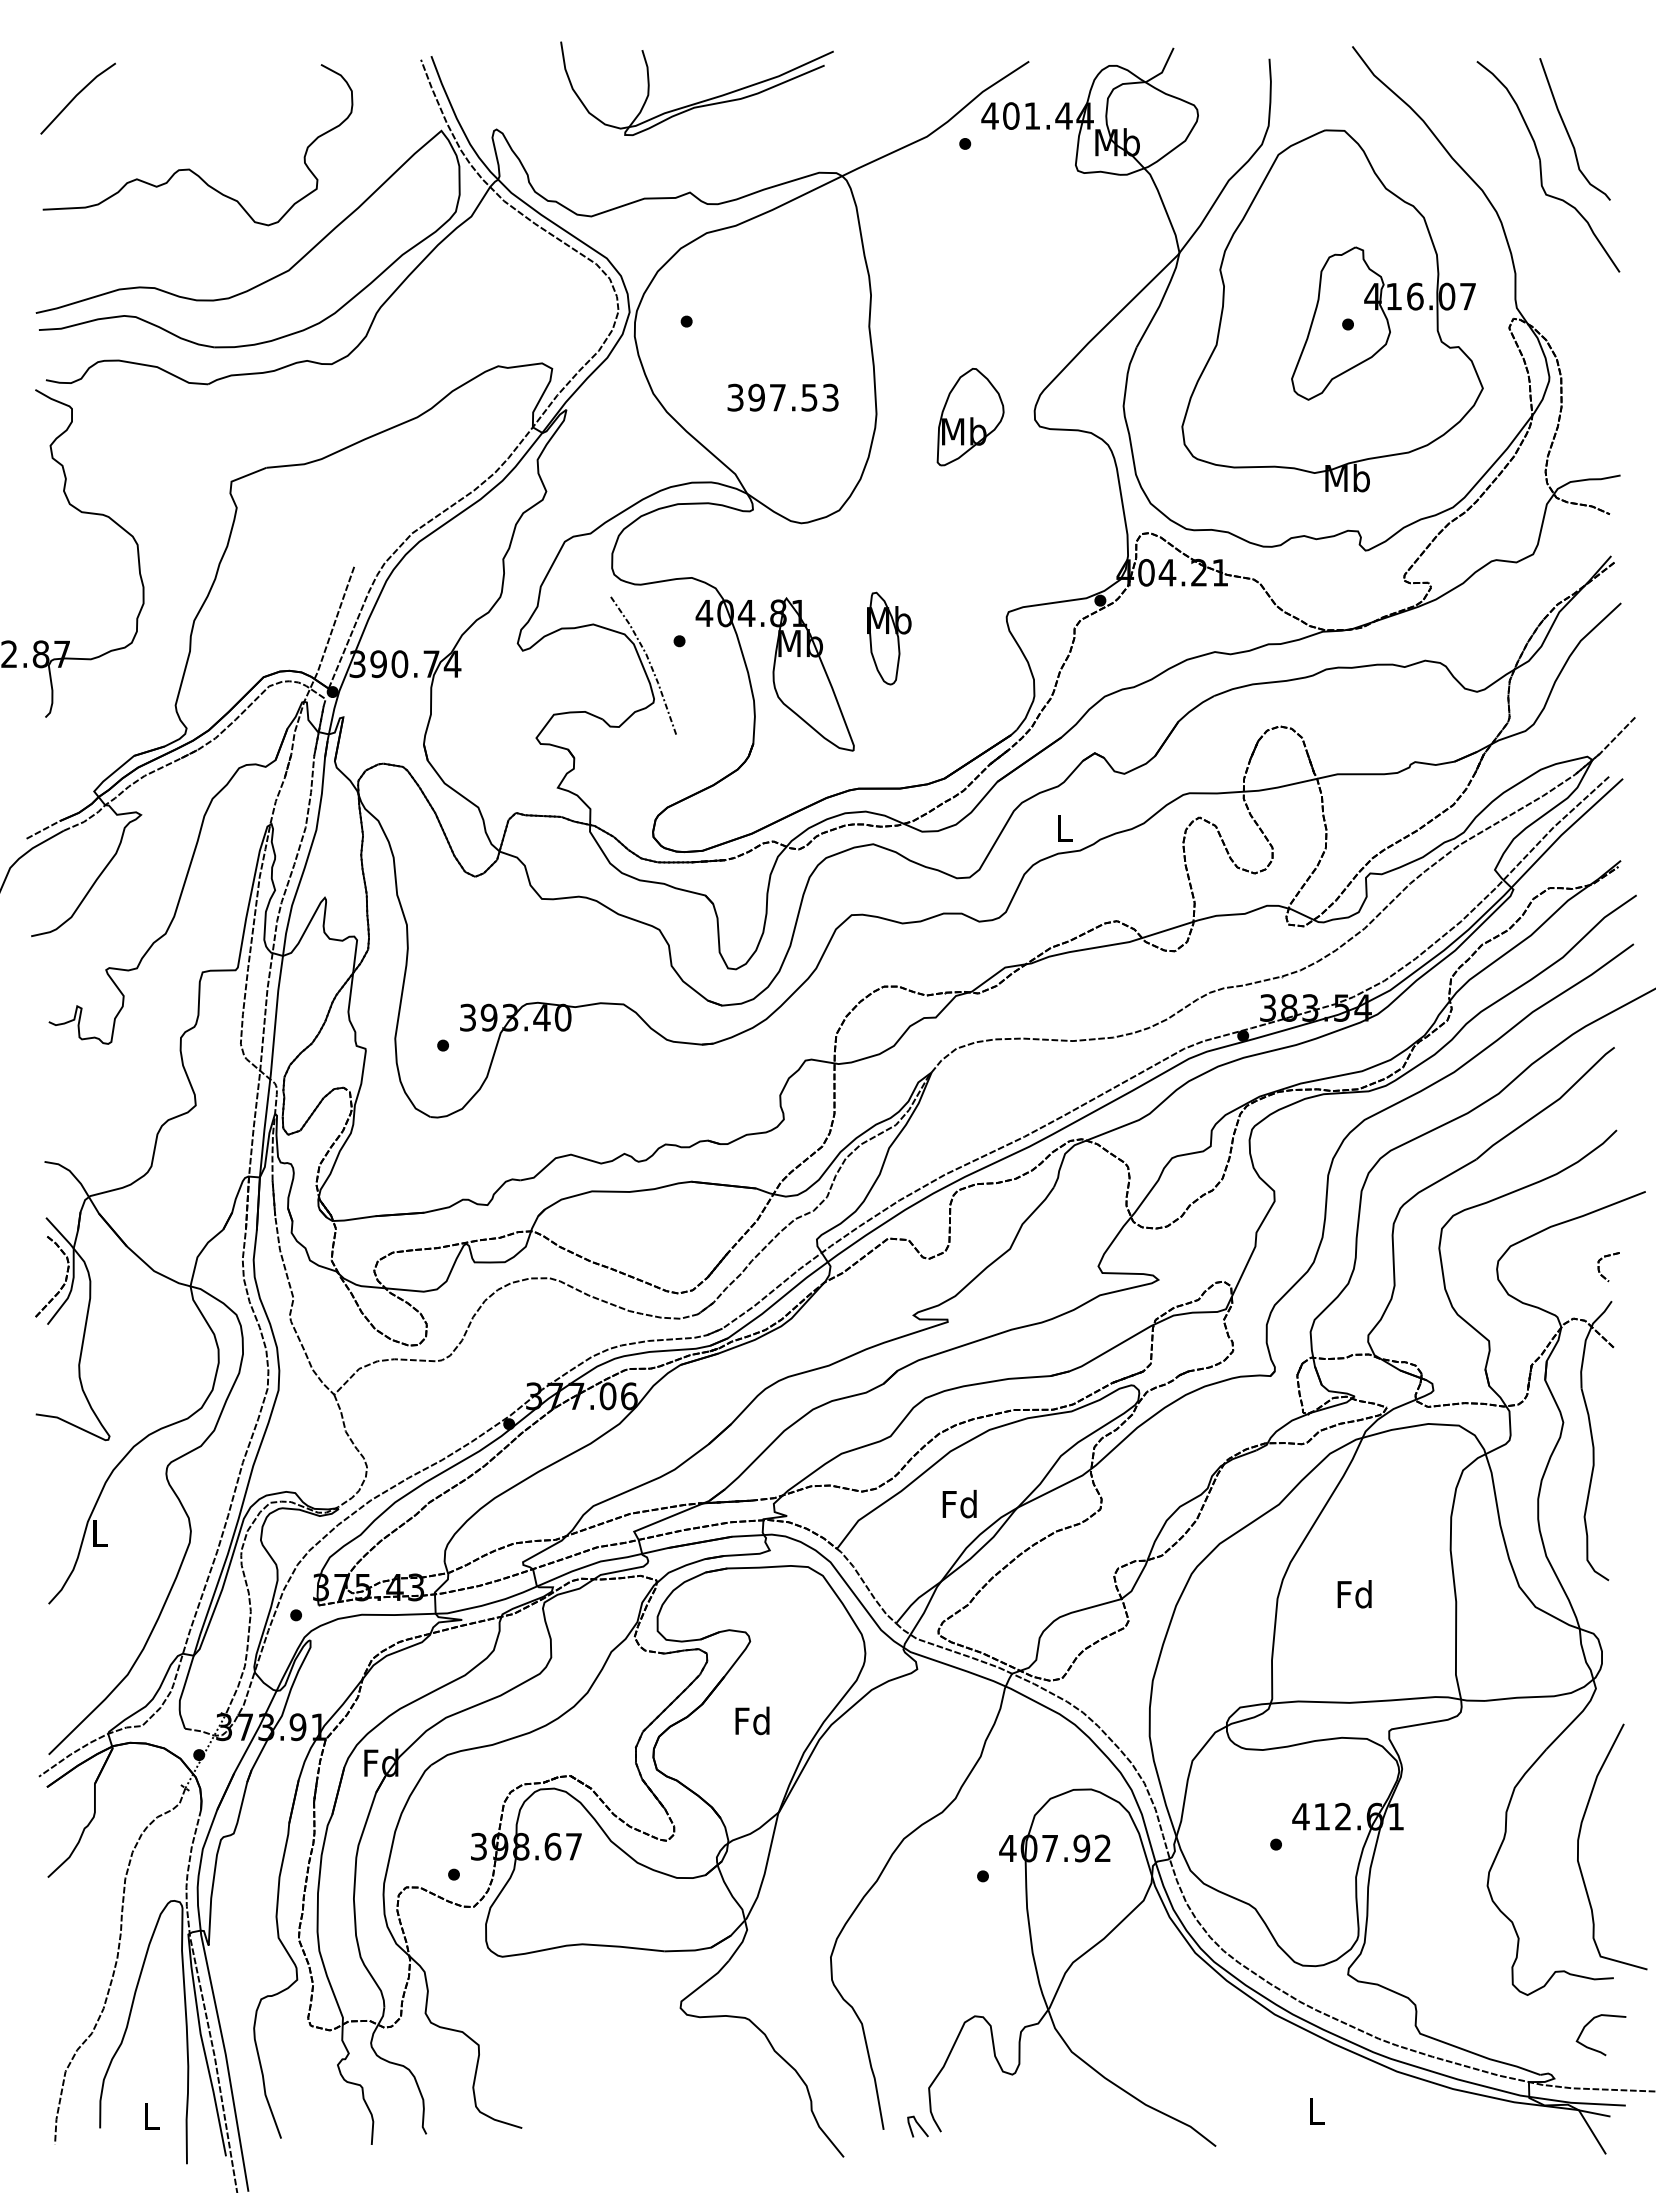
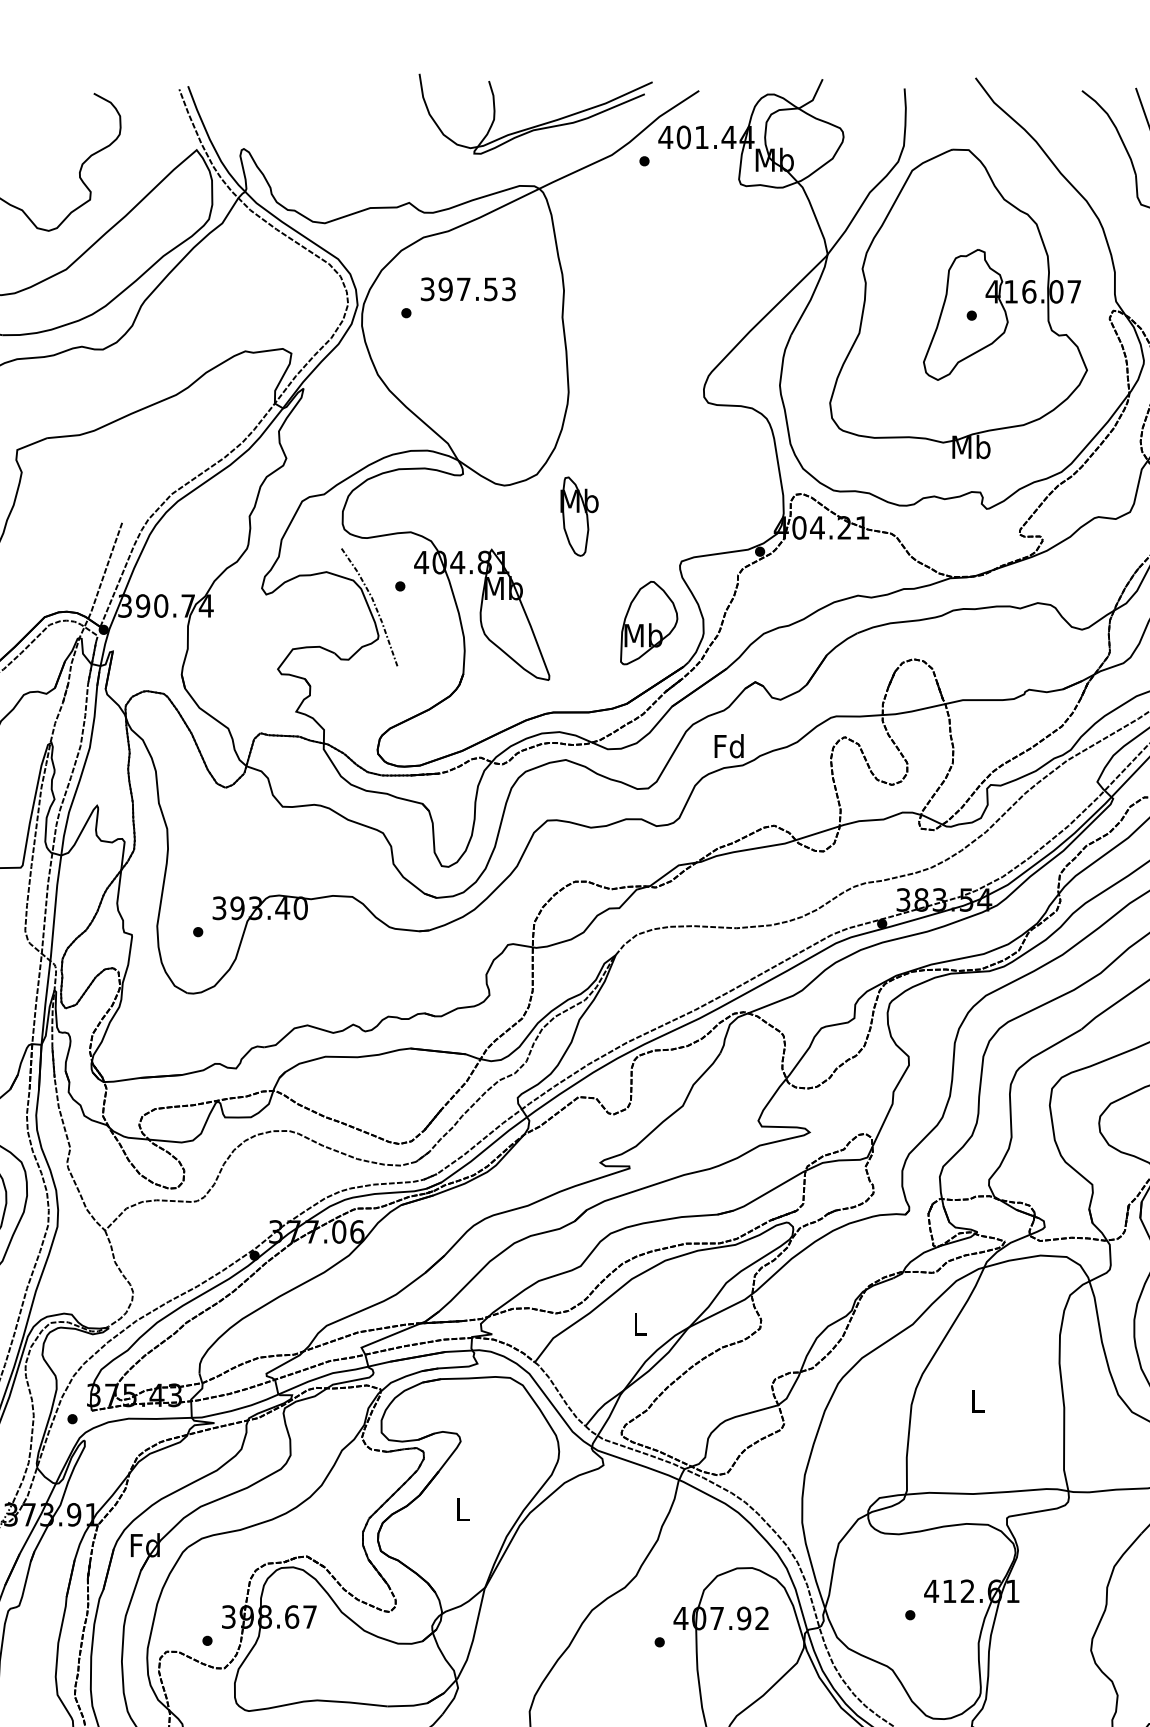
part: (699, 101) -> (537, 125), moved
text: (782, 397) -> (467, 289), moved
part: (970, 417) -> (649, 623), moved
part: (889, 638) -> (579, 516), moved
text: (1064, 827) -> (729, 745), L -> Fd
text: (959, 1503) -> (639, 1323), Fd -> L
text: (1354, 1594) -> (977, 1401), Fd -> L
text: (752, 1720) -> (462, 1509), Fd -> L

